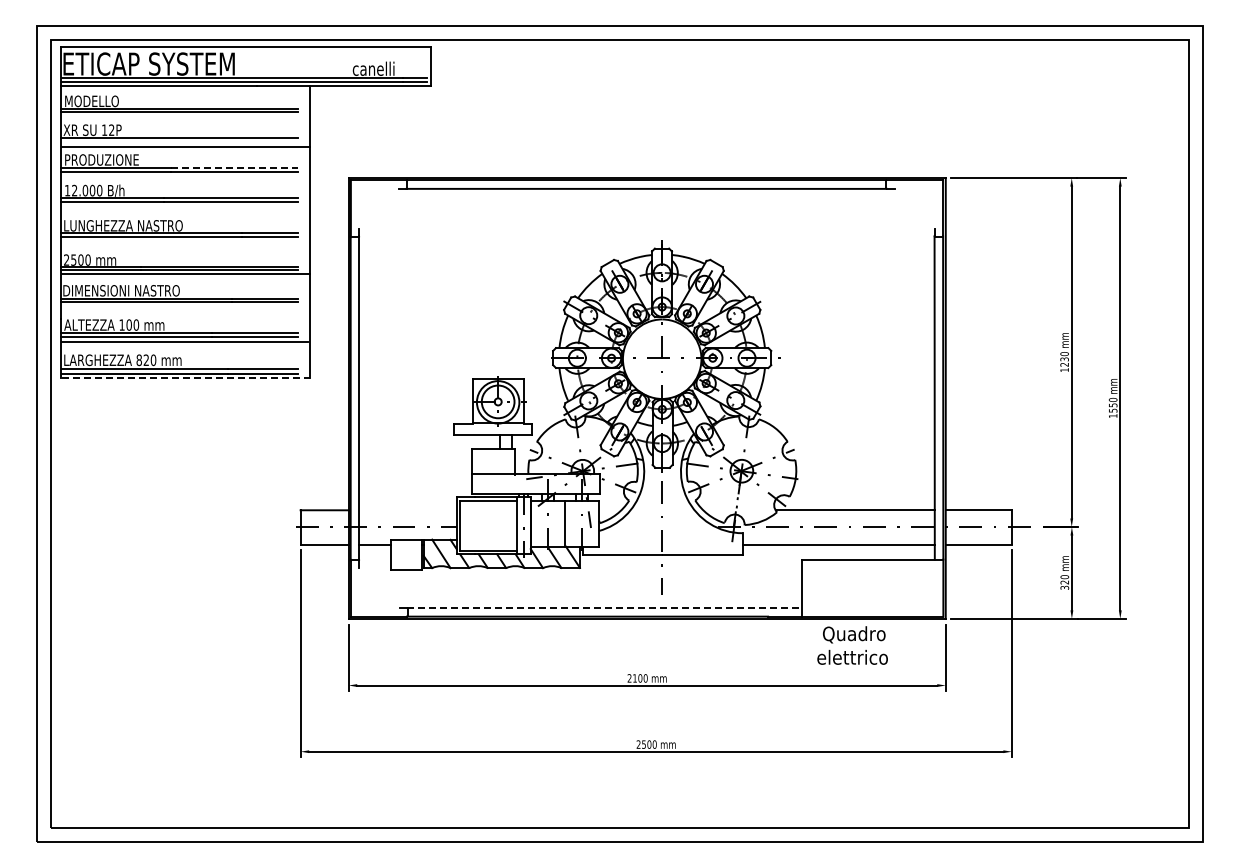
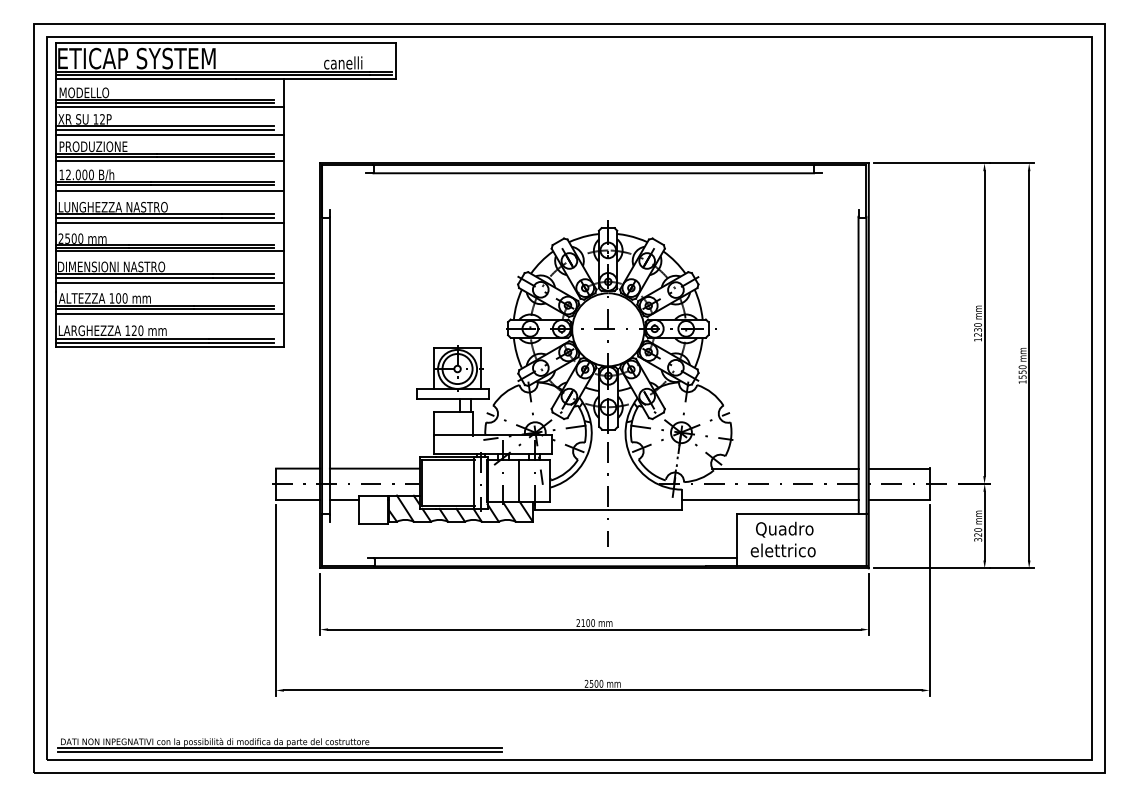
line: (185, 117) -> (170, 107), added
line: (179, 141) -> (164, 129), added
line: (235, 167) -> (216, 153), dashed -> solid
line: (184, 175) -> (169, 160), added
line: (184, 208) -> (169, 191), added
line: (185, 242) -> (170, 222), added
line: (184, 308) -> (169, 283), added
text: (138, 360) -> (127, 330), 820 -> 120
line: (186, 378) -> (171, 347), dashed -> solid
line: (407, 510) -> (374, 468), added
line: (604, 608) -> (555, 558), dashed -> solid
text: (852, 645) -> (783, 539), moved
part: (305, 810) -> (280, 744), added

